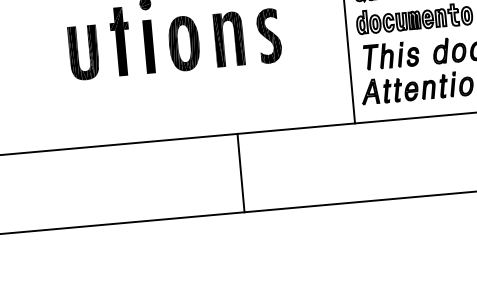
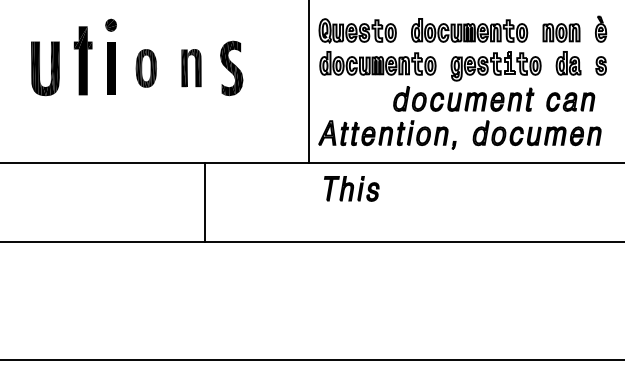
part: (229, 38) -> (191, 67), size x0.7
part: (184, 43) -> (146, 68), size x0.7
part: (391, 55) -> (351, 188), moved
line: (241, 173) -> (205, 202), moved

